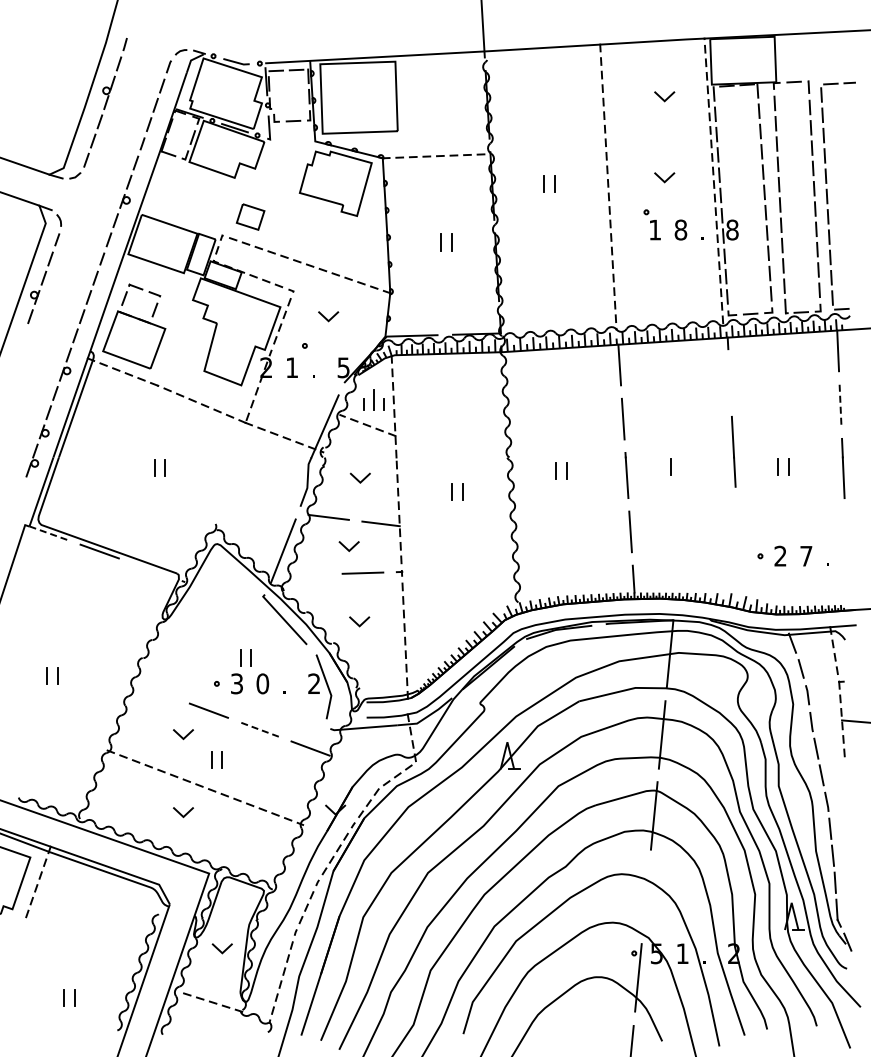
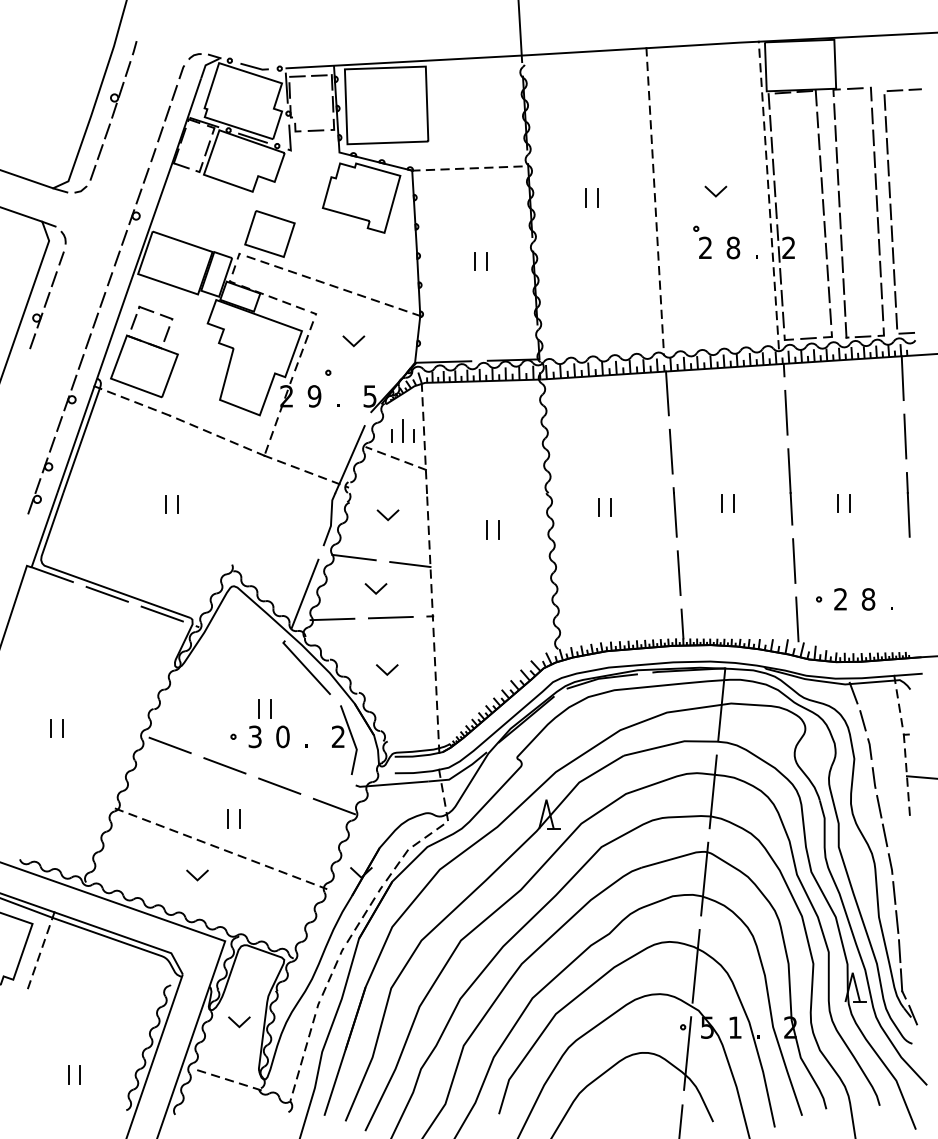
line: (662, 97) -> (713, 105), removed
part: (250, 216) -> (269, 233), size x1.67
text: (654, 229) -> (704, 247), 1 -> 2
text: (732, 229) -> (788, 247), 8 -> 2
text: (291, 367) -> (313, 396), 1 -> 9
line: (730, 382) -> (786, 412), added
line: (840, 405) -> (905, 436), dashed -> solid
line: (681, 466) -> (734, 502), added
line: (737, 520) -> (794, 560), added
line: (49, 533) -> (53, 574), dashed -> solid
text: (806, 555) -> (868, 598), 7 -> 8
line: (150, 569) -> (161, 613), added
line: (308, 574) -> (332, 619), added
line: (740, 574) -> (797, 619), added
line: (158, 691) -> (170, 745), added
line: (259, 729) -> (279, 786), dashed -> solid
line: (181, 735) -> (195, 792), removed
line: (646, 896) -> (696, 965), added

